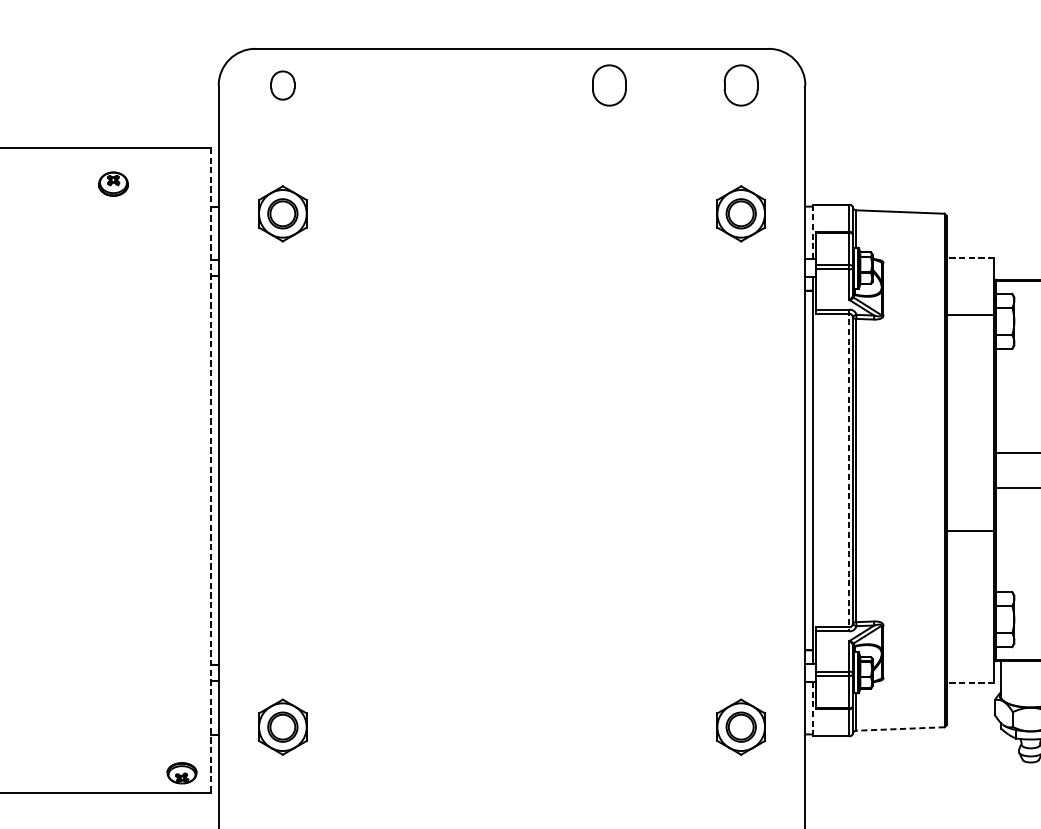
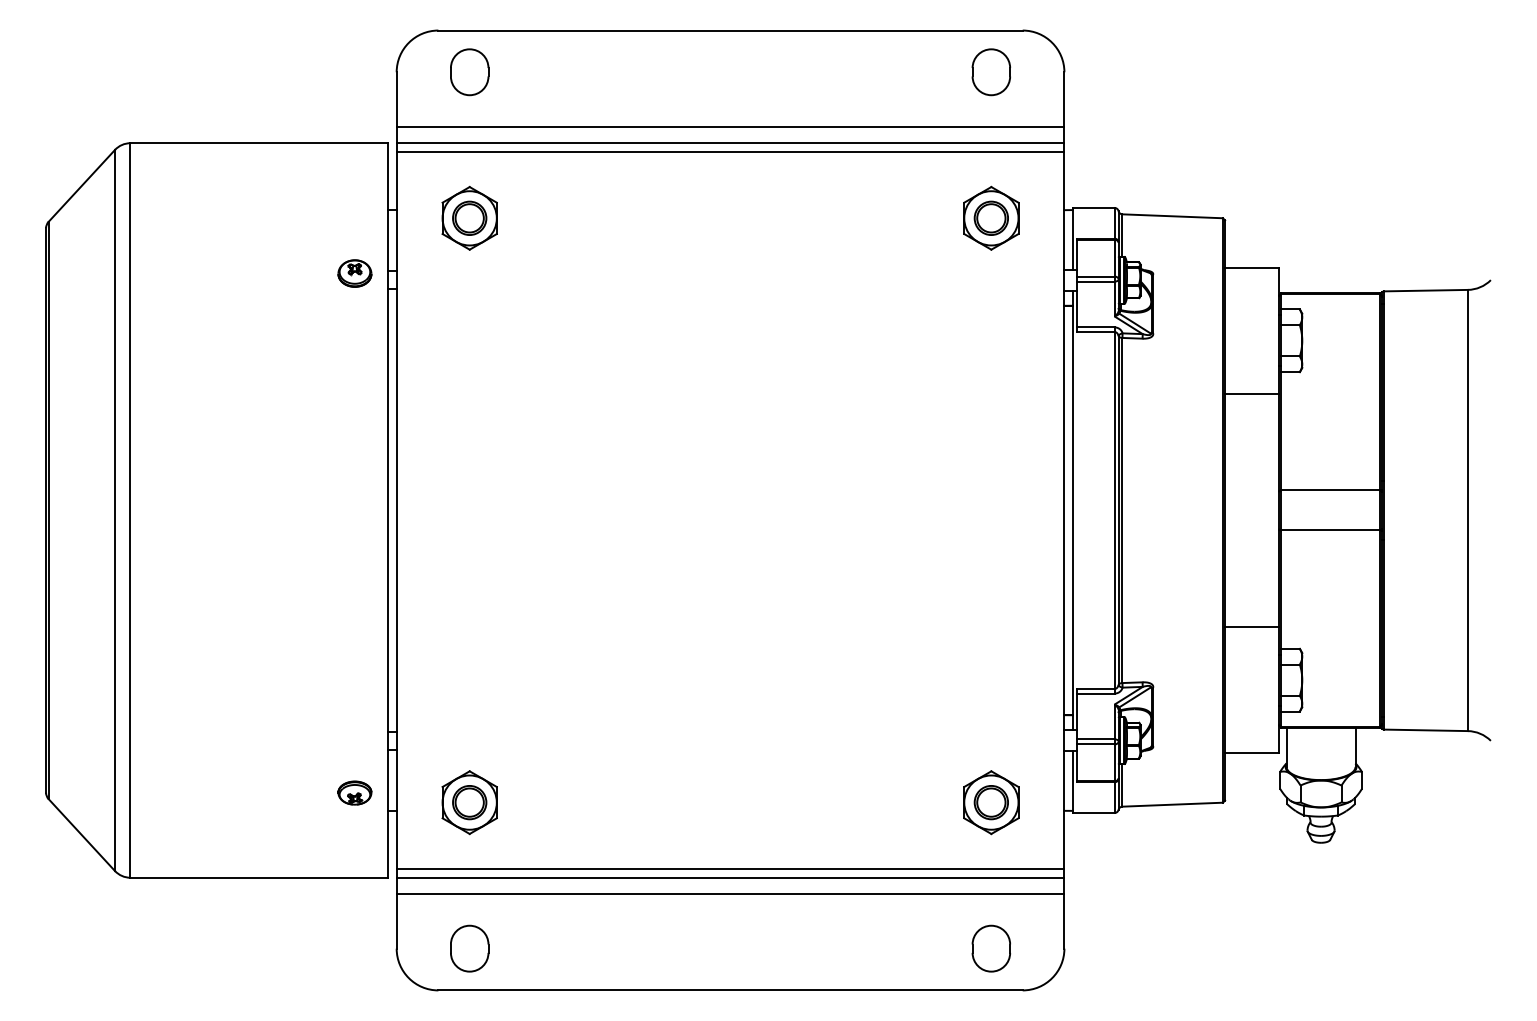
part: (282, 85) -> (469, 72), size x1.43
part: (608, 85) -> (840, 72), removed
line: (512, 133) -> (730, 126), added
line: (512, 148) -> (730, 143), added
line: (512, 155) -> (730, 151), added
part: (113, 184) -> (354, 273), moved
line: (812, 231) -> (1072, 238), dashed -> solid
line: (969, 257) -> (1251, 268), dashed -> solid
line: (970, 315) -> (1252, 393), moved
line: (211, 470) -> (388, 510), dashed -> solid
line: (849, 471) -> (1114, 511), dashed -> solid
line: (970, 531) -> (1252, 627), moved
line: (969, 683) -> (1251, 752), dashed -> solid
line: (812, 709) -> (1072, 782), dashed -> solid
line: (900, 728) -> (1172, 804), dashed -> solid
part: (181, 772) -> (354, 792), moved
line: (512, 785) -> (730, 869), added
line: (512, 792) -> (730, 877), added
line: (512, 807) -> (730, 894), added

